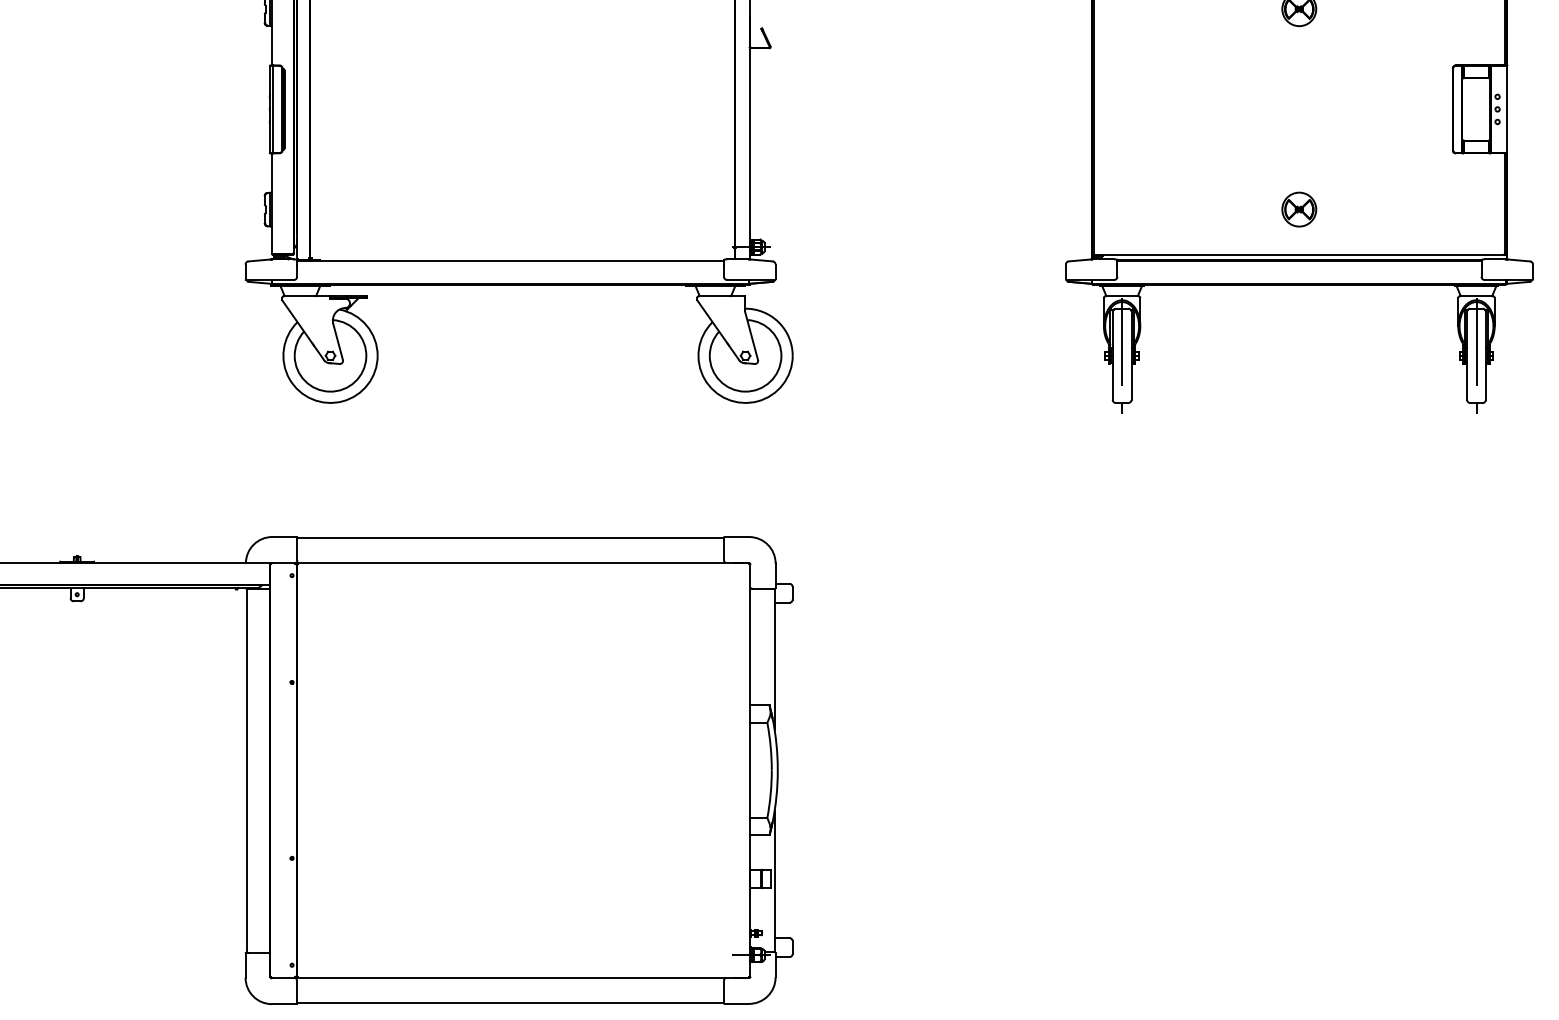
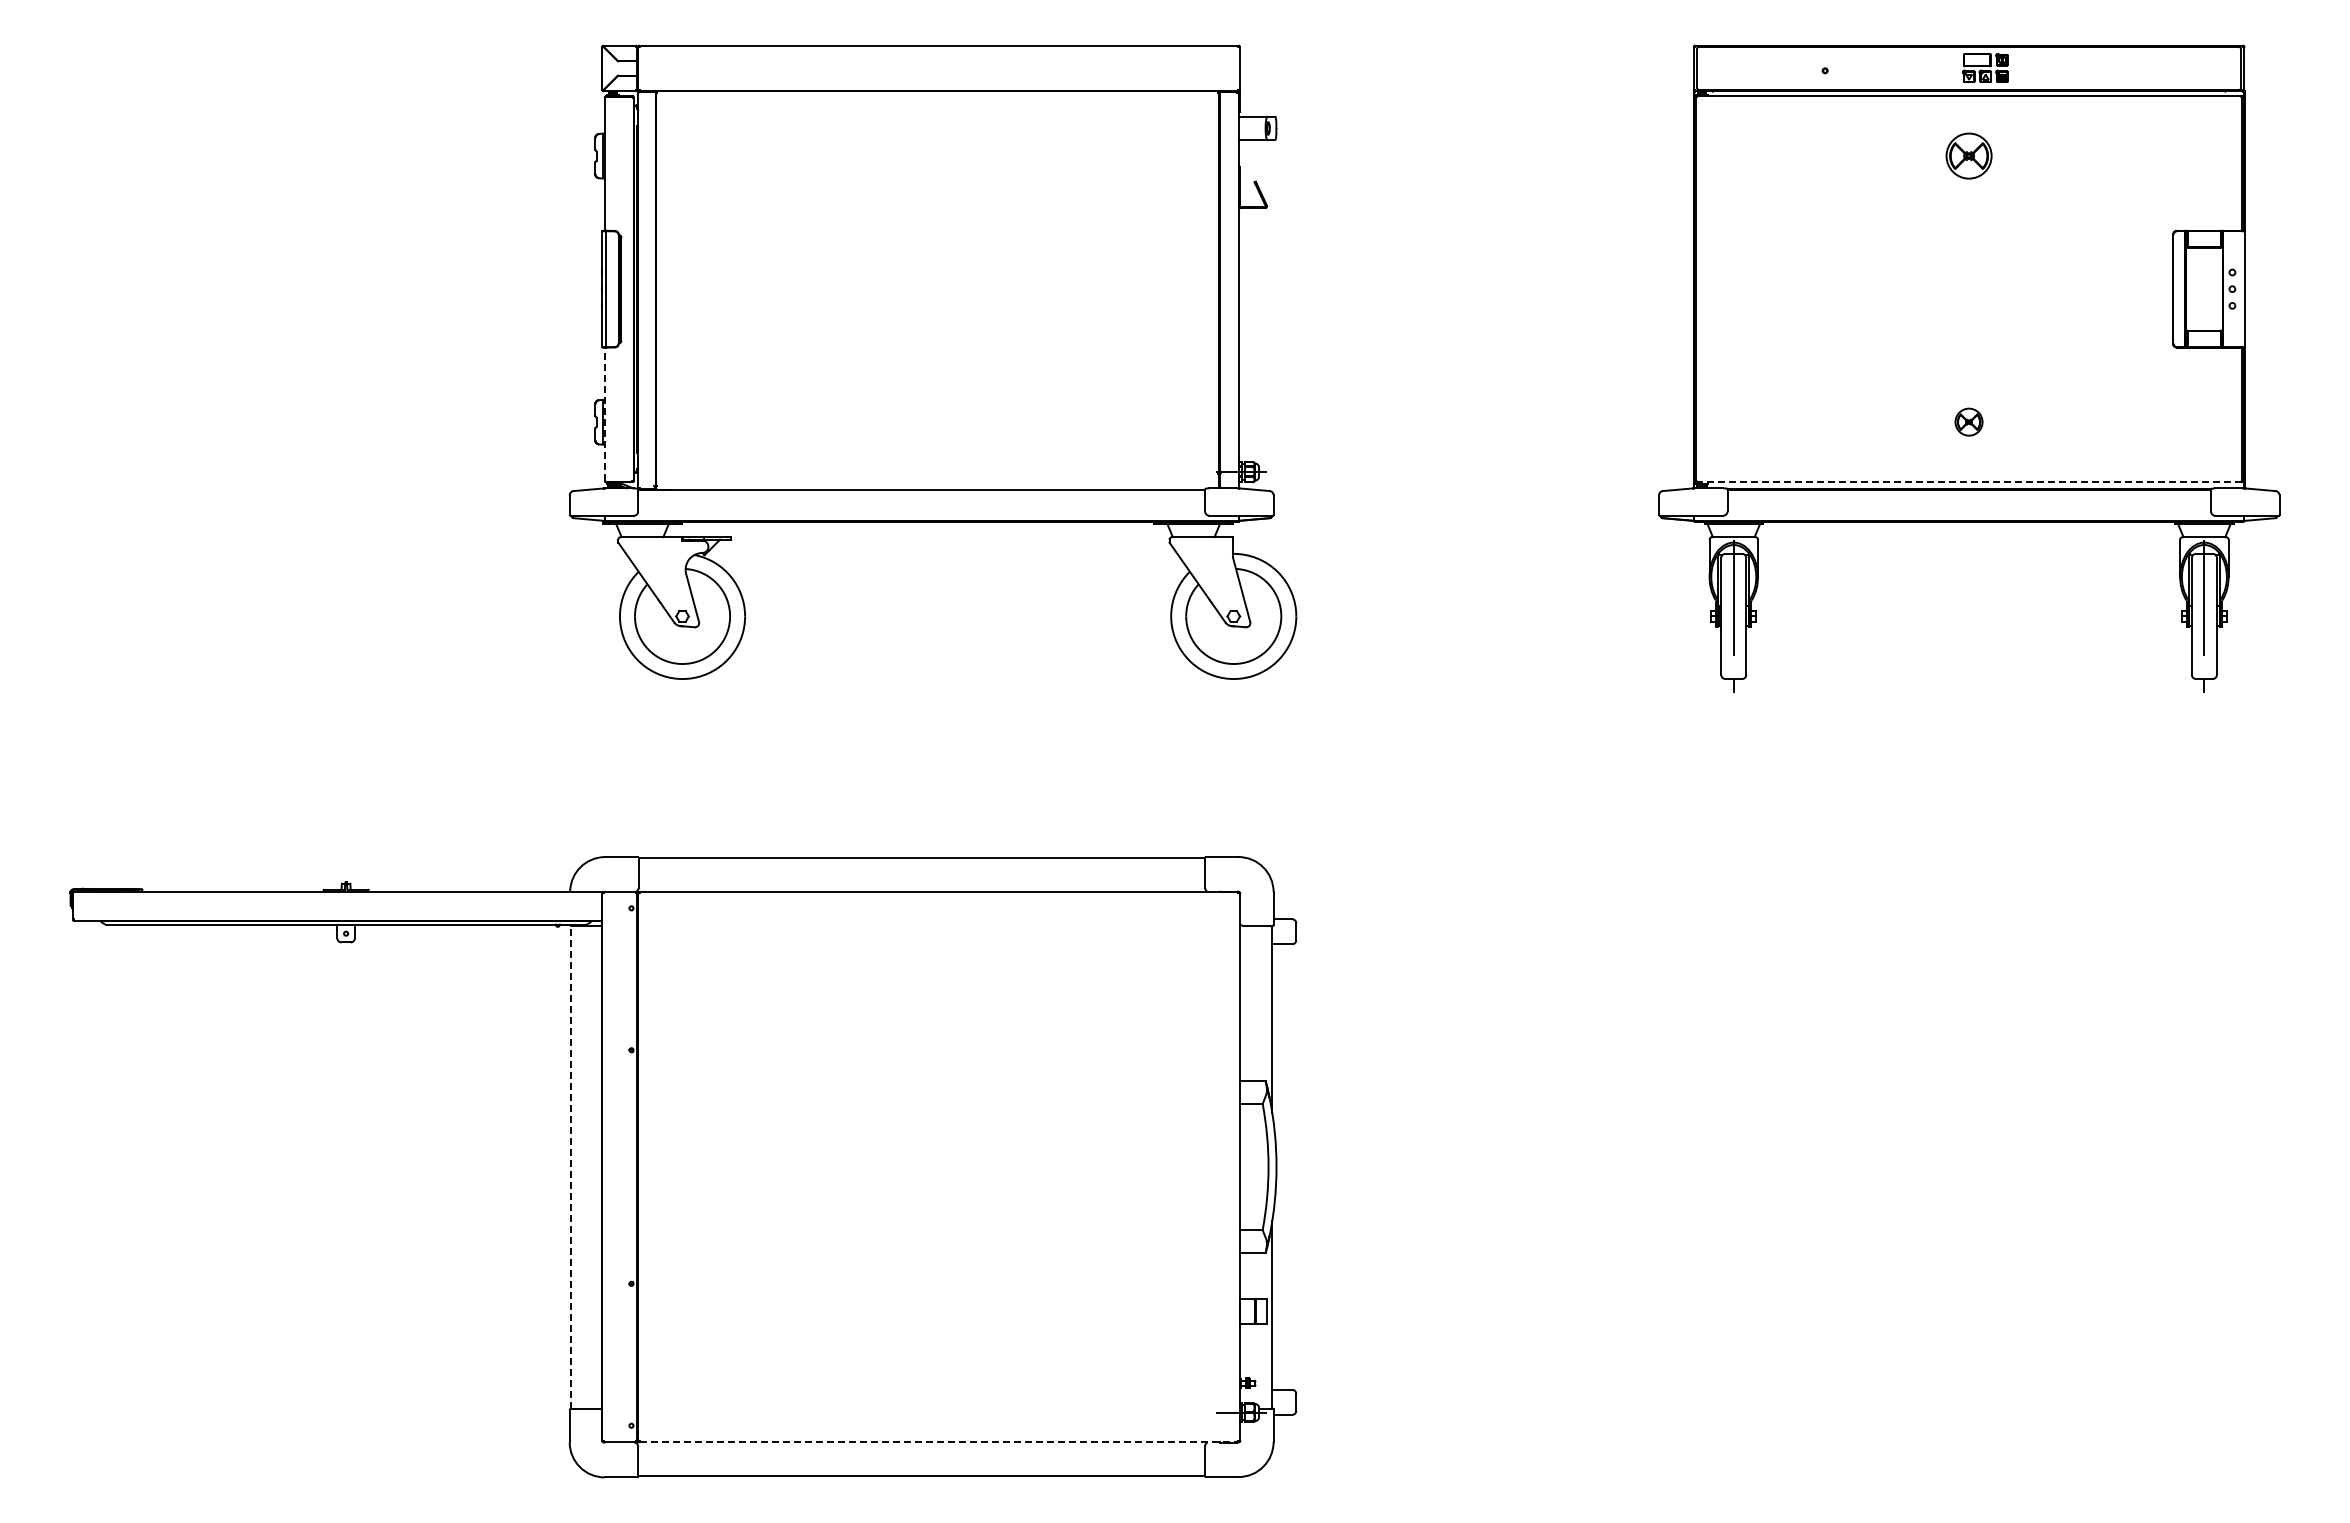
line: (271, 203) -> (604, 414), solid -> dashed
part: (1298, 209) -> (1968, 421), size x0.6
line: (1299, 254) -> (1969, 482), solid -> dashed
line: (246, 770) -> (571, 1167), solid -> dashed
line: (524, 977) -> (939, 1442), solid -> dashed

